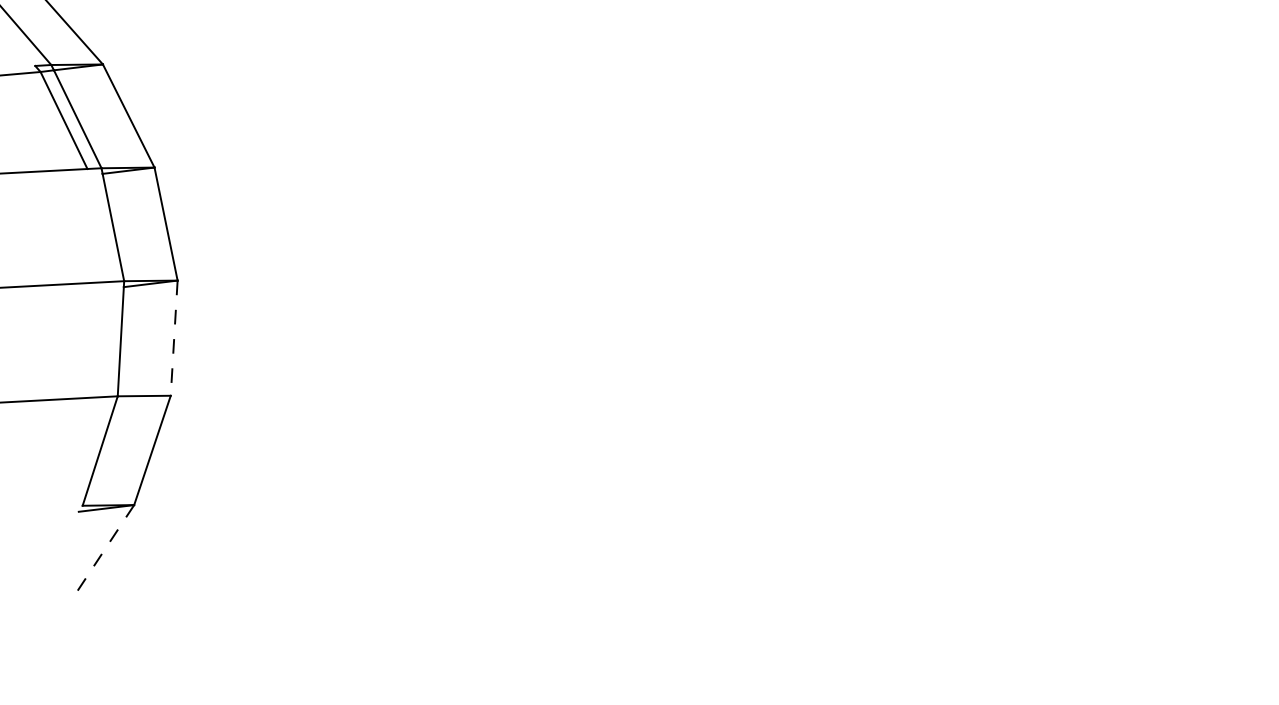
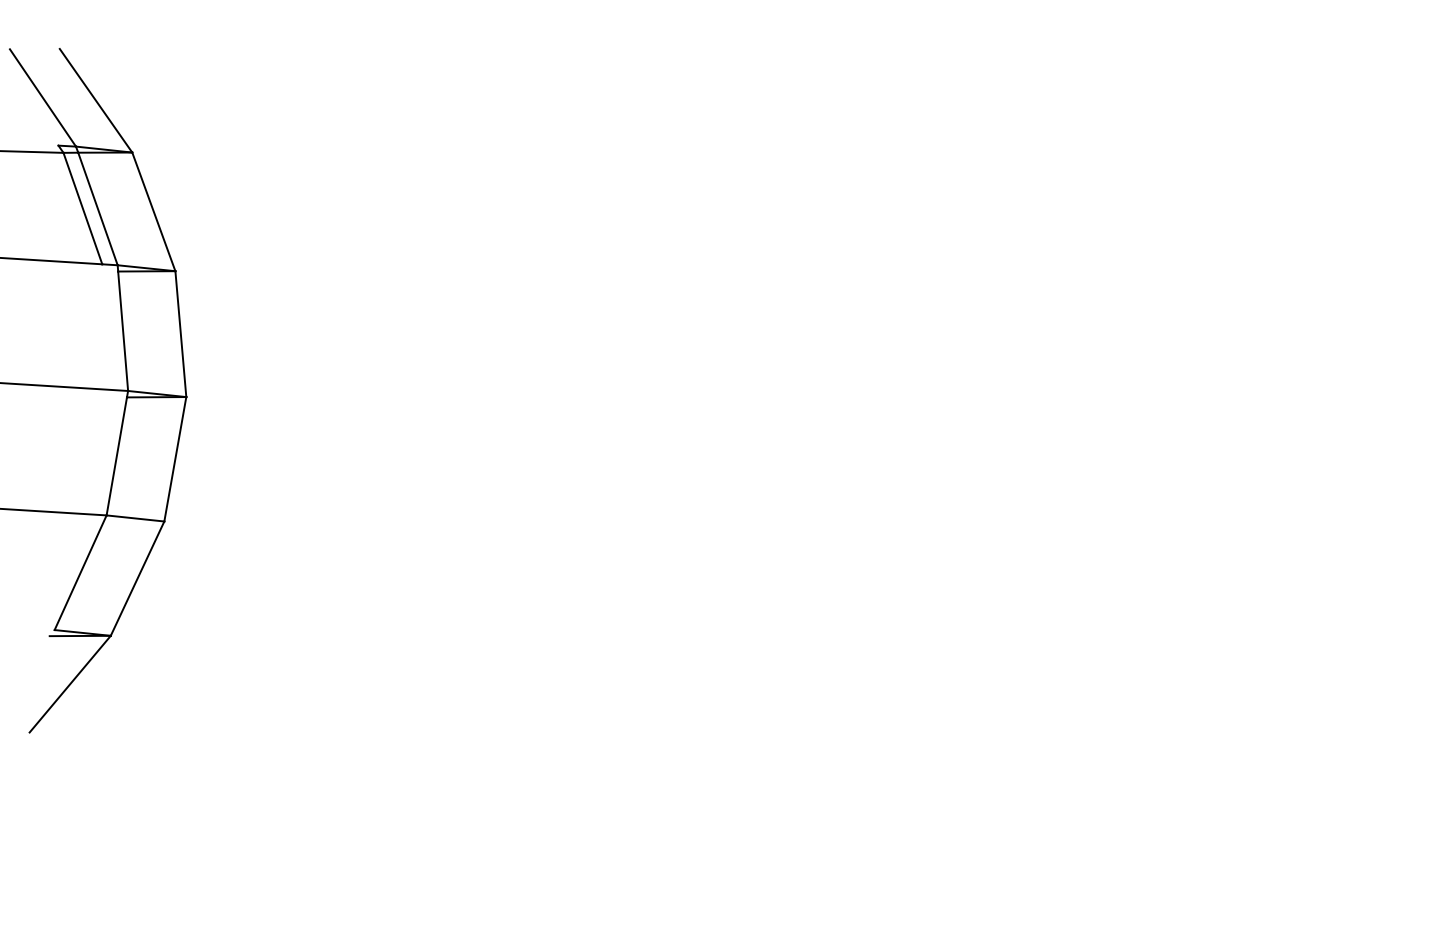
line: (174, 338) -> (175, 459), dashed -> solid
line: (101, 553) -> (69, 684), dashed -> solid

